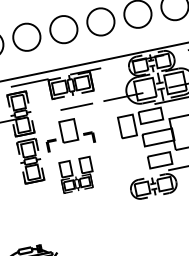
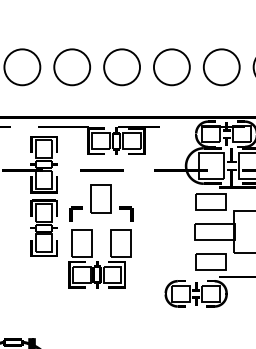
line: (76, 106) -> (101, 170), moved
part: (126, 125) -> (177, 208), removed
part: (76, 175) -> (99, 258), size x1.43

